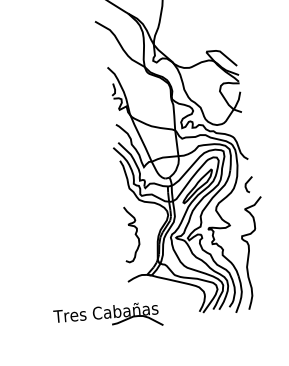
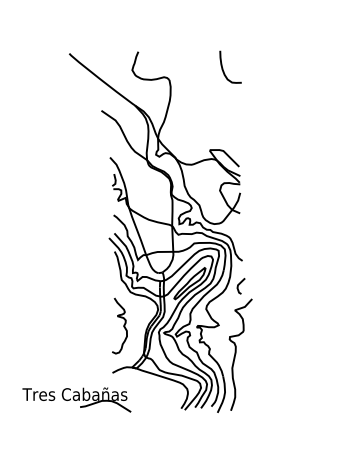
part: (107, 317) -> (76, 399), moved

